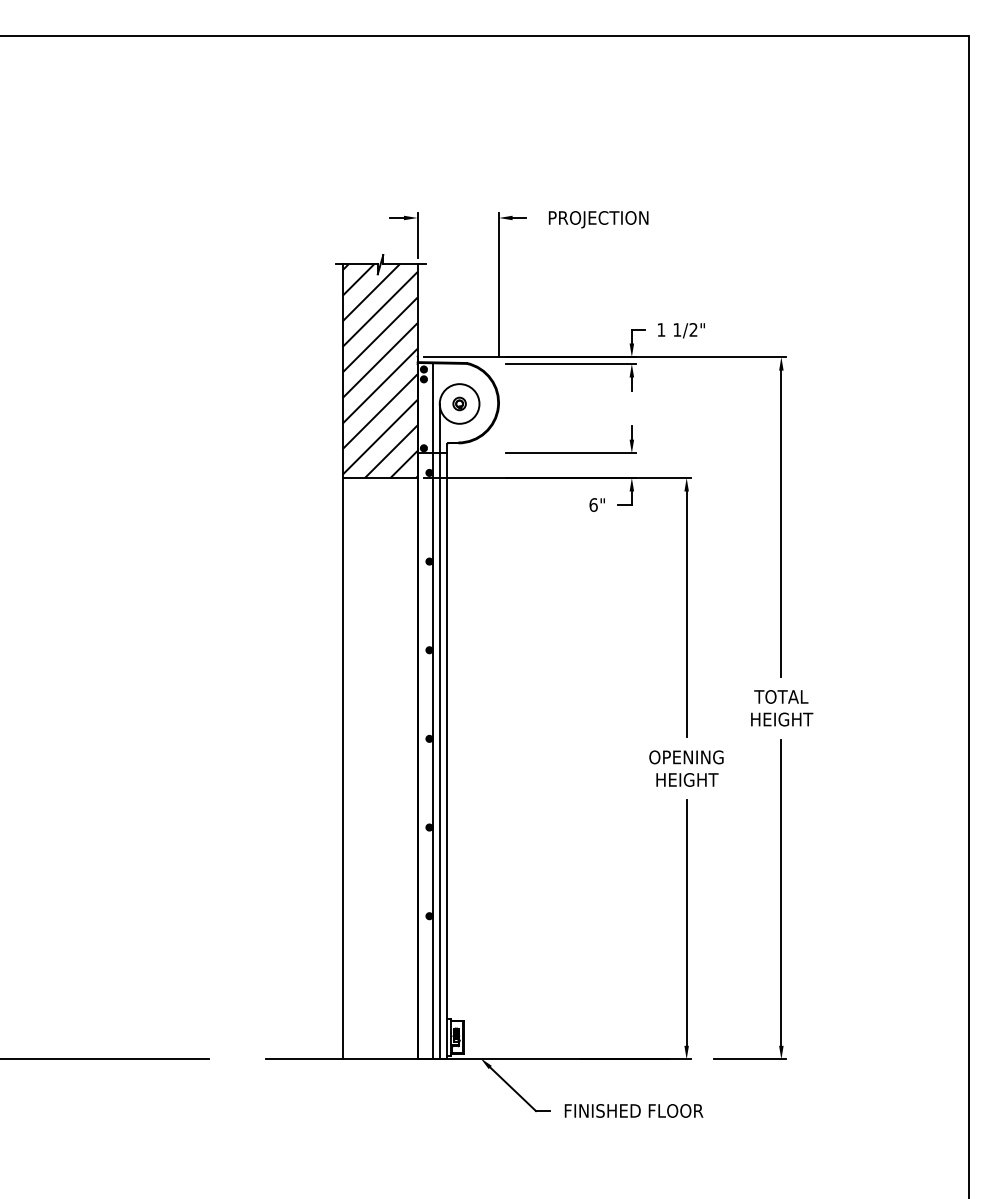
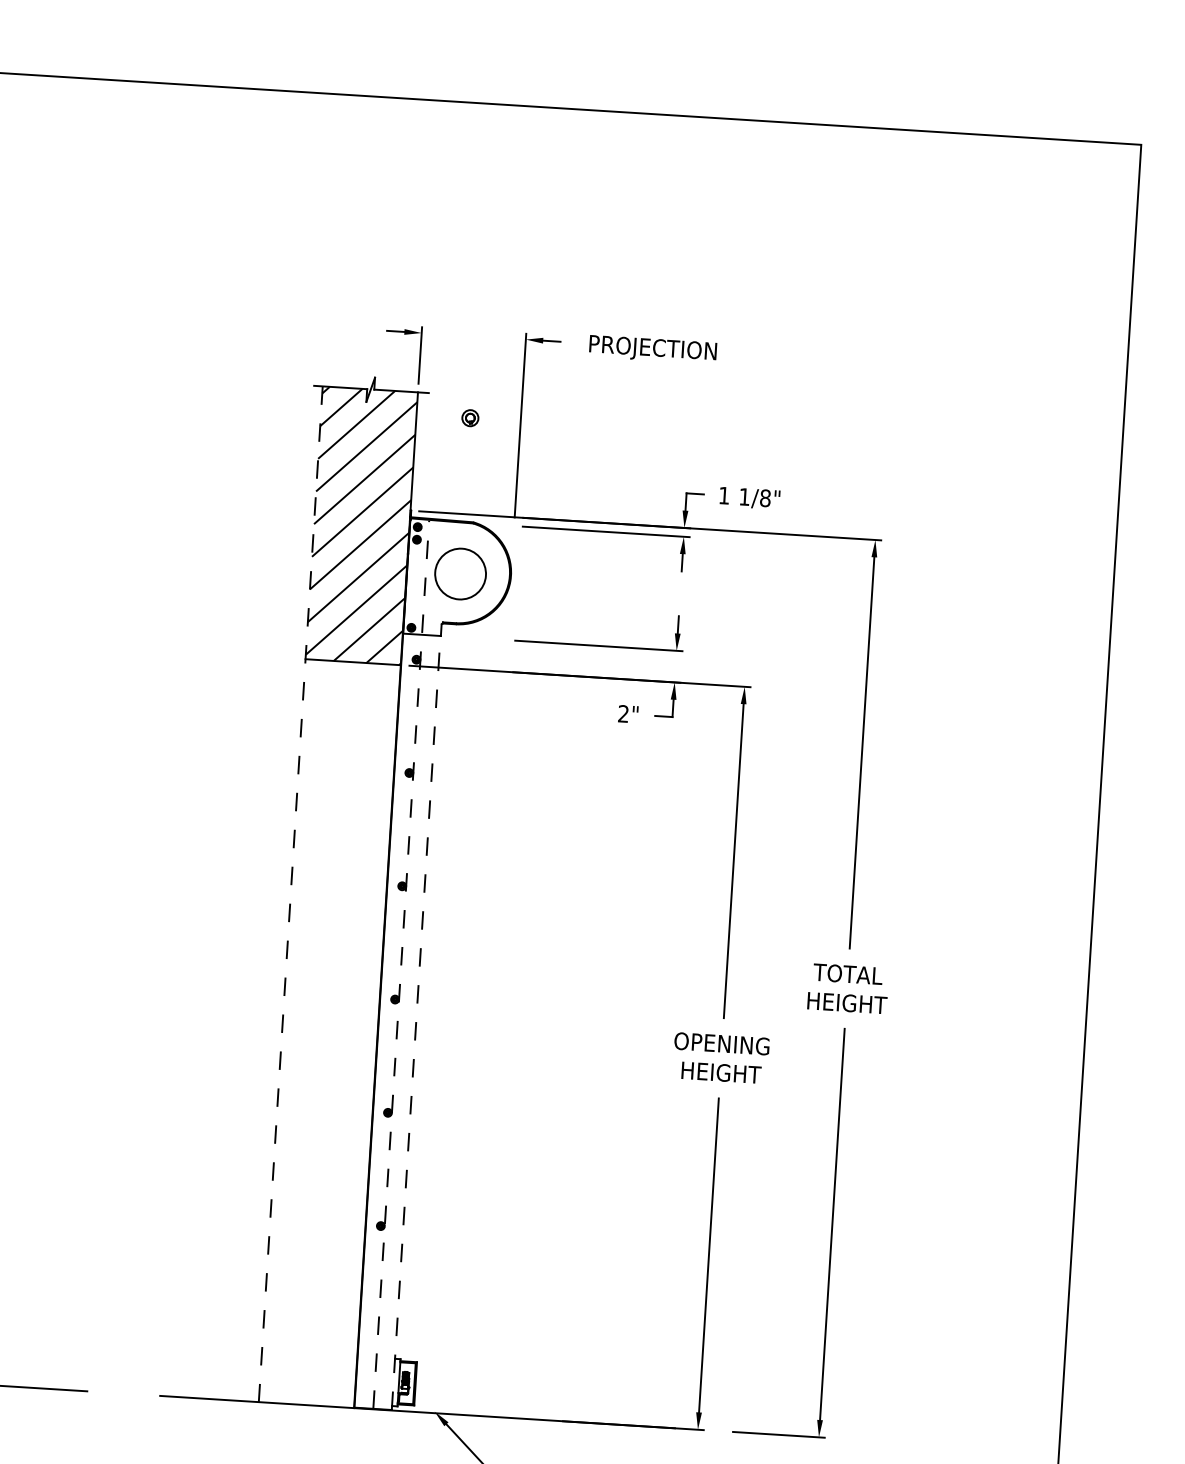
text: (693, 329) -> (765, 497), 1/2" -> 1/8"
part: (459, 403) -> (470, 417), moved
text: (593, 504) -> (623, 713), 6" -> 2"
line: (342, 662) -> (290, 894), solid -> dashed
line: (432, 711) -> (401, 964), solid -> dashed
line: (439, 731) -> (408, 990), removed
line: (447, 756) -> (416, 1023), solid -> dashed

